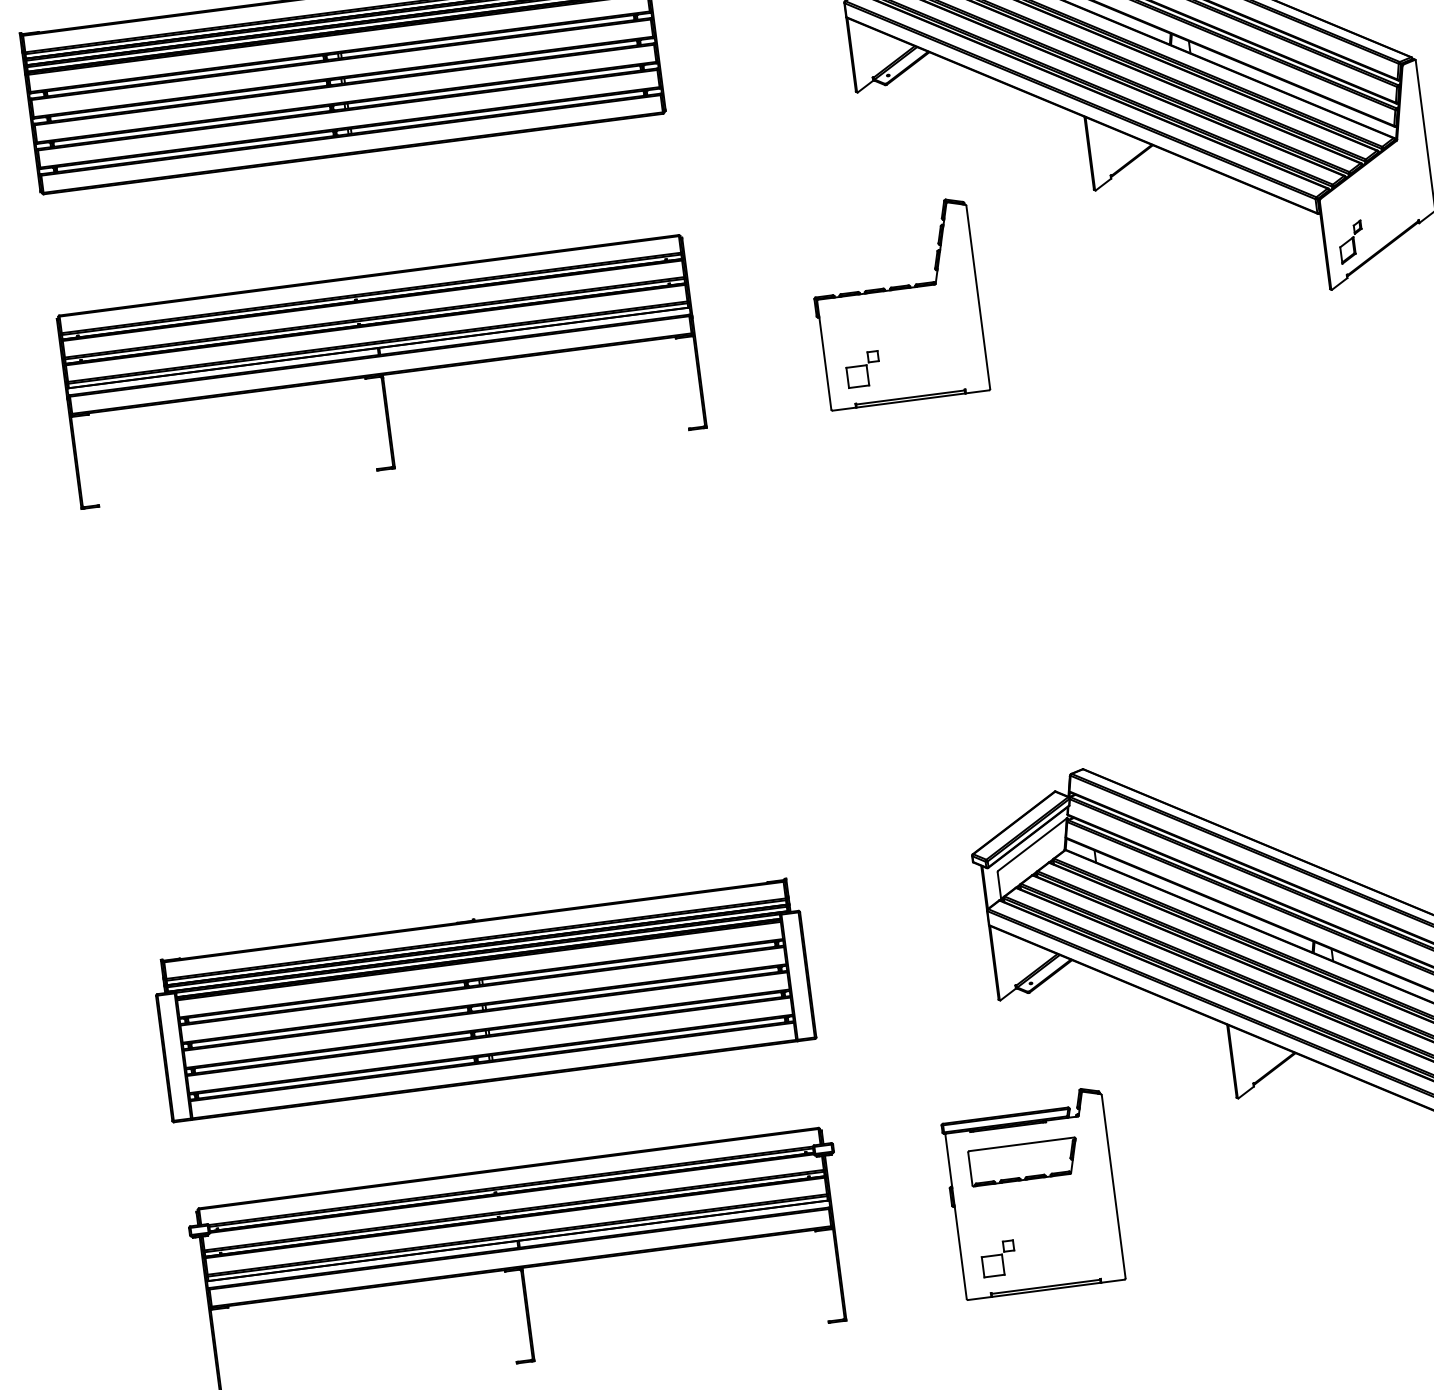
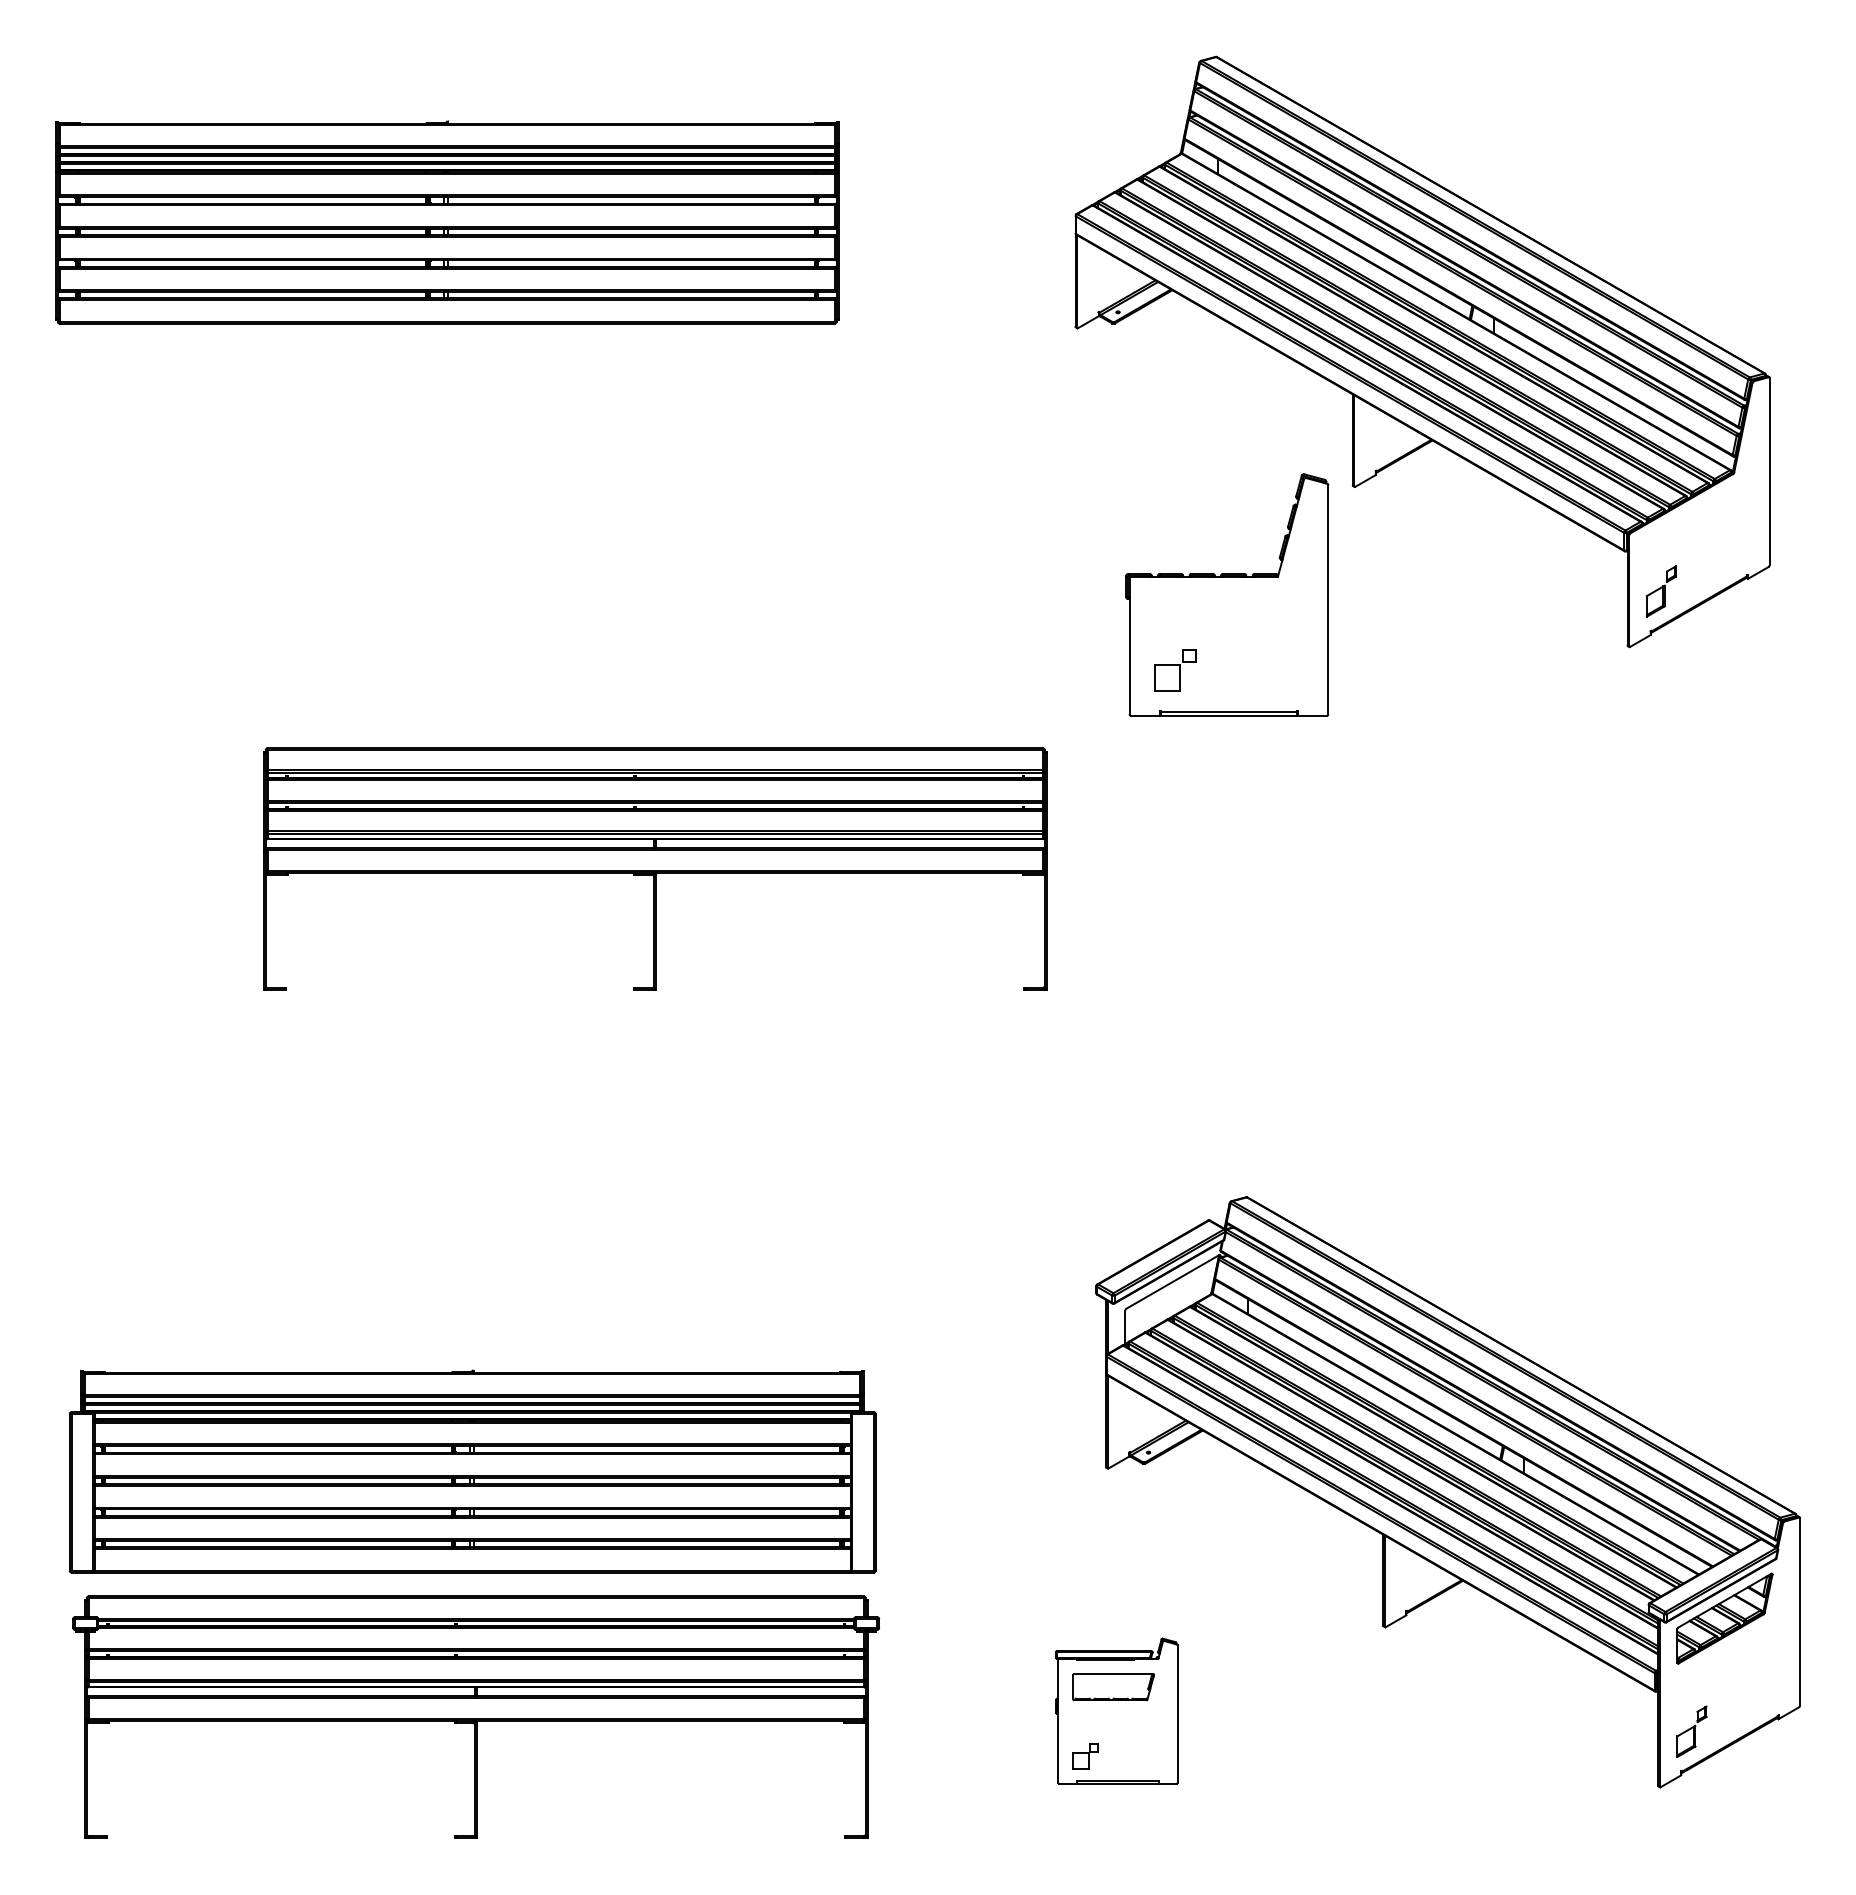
part: (897, 303) -> (1227, 594), moved
part: (381, 371) -> (655, 868), moved
part: (483, 999) -> (472, 1471), moved
part: (1032, 1192) -> (1116, 1710), size x0.6

